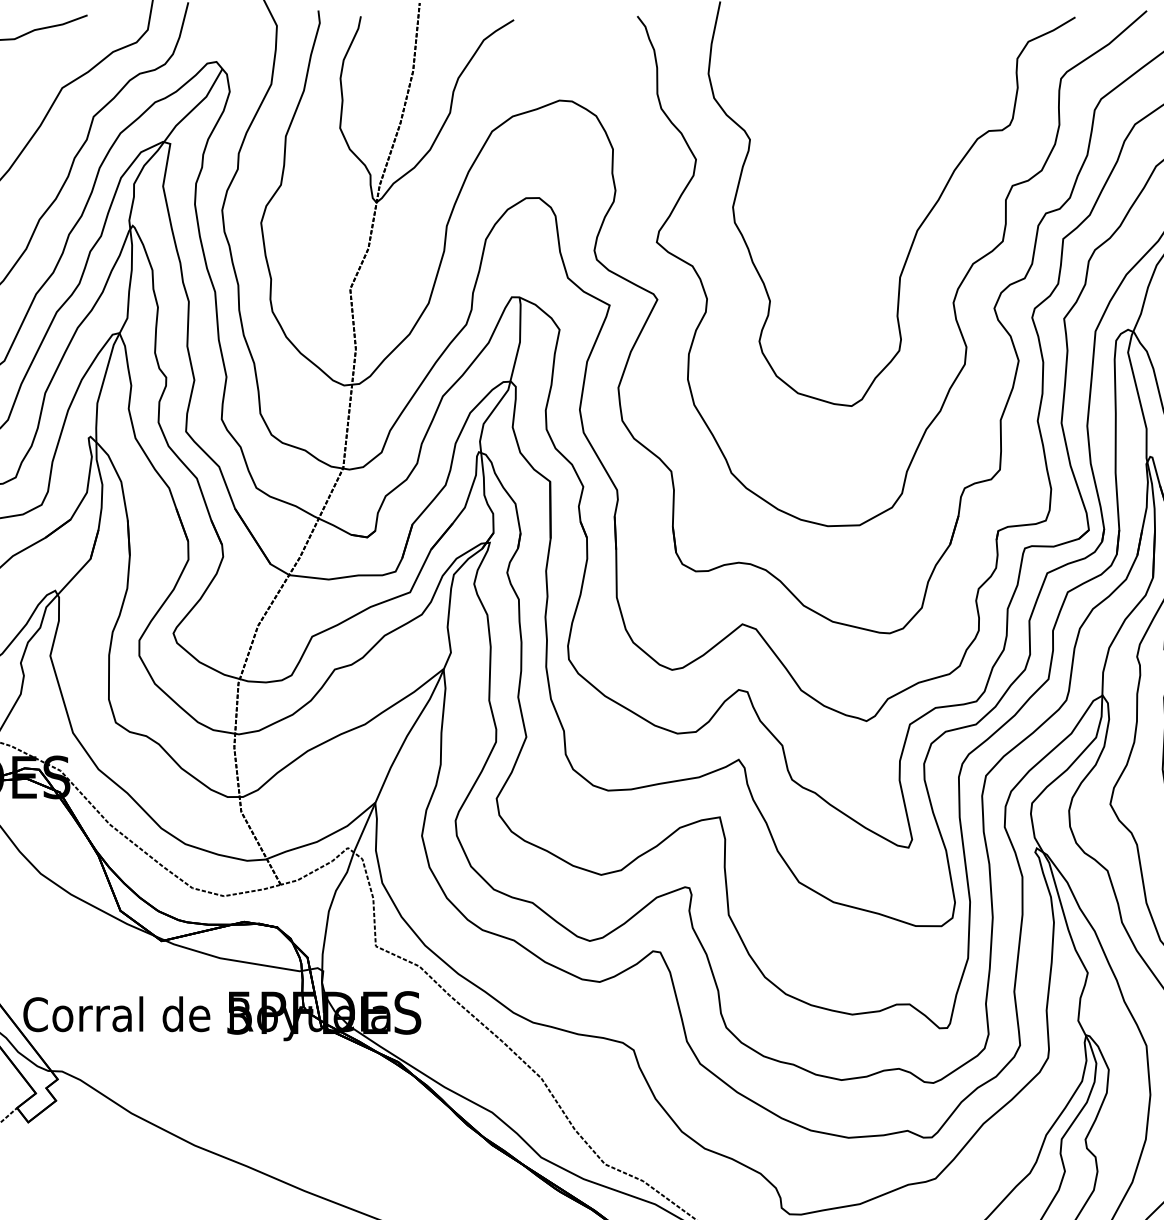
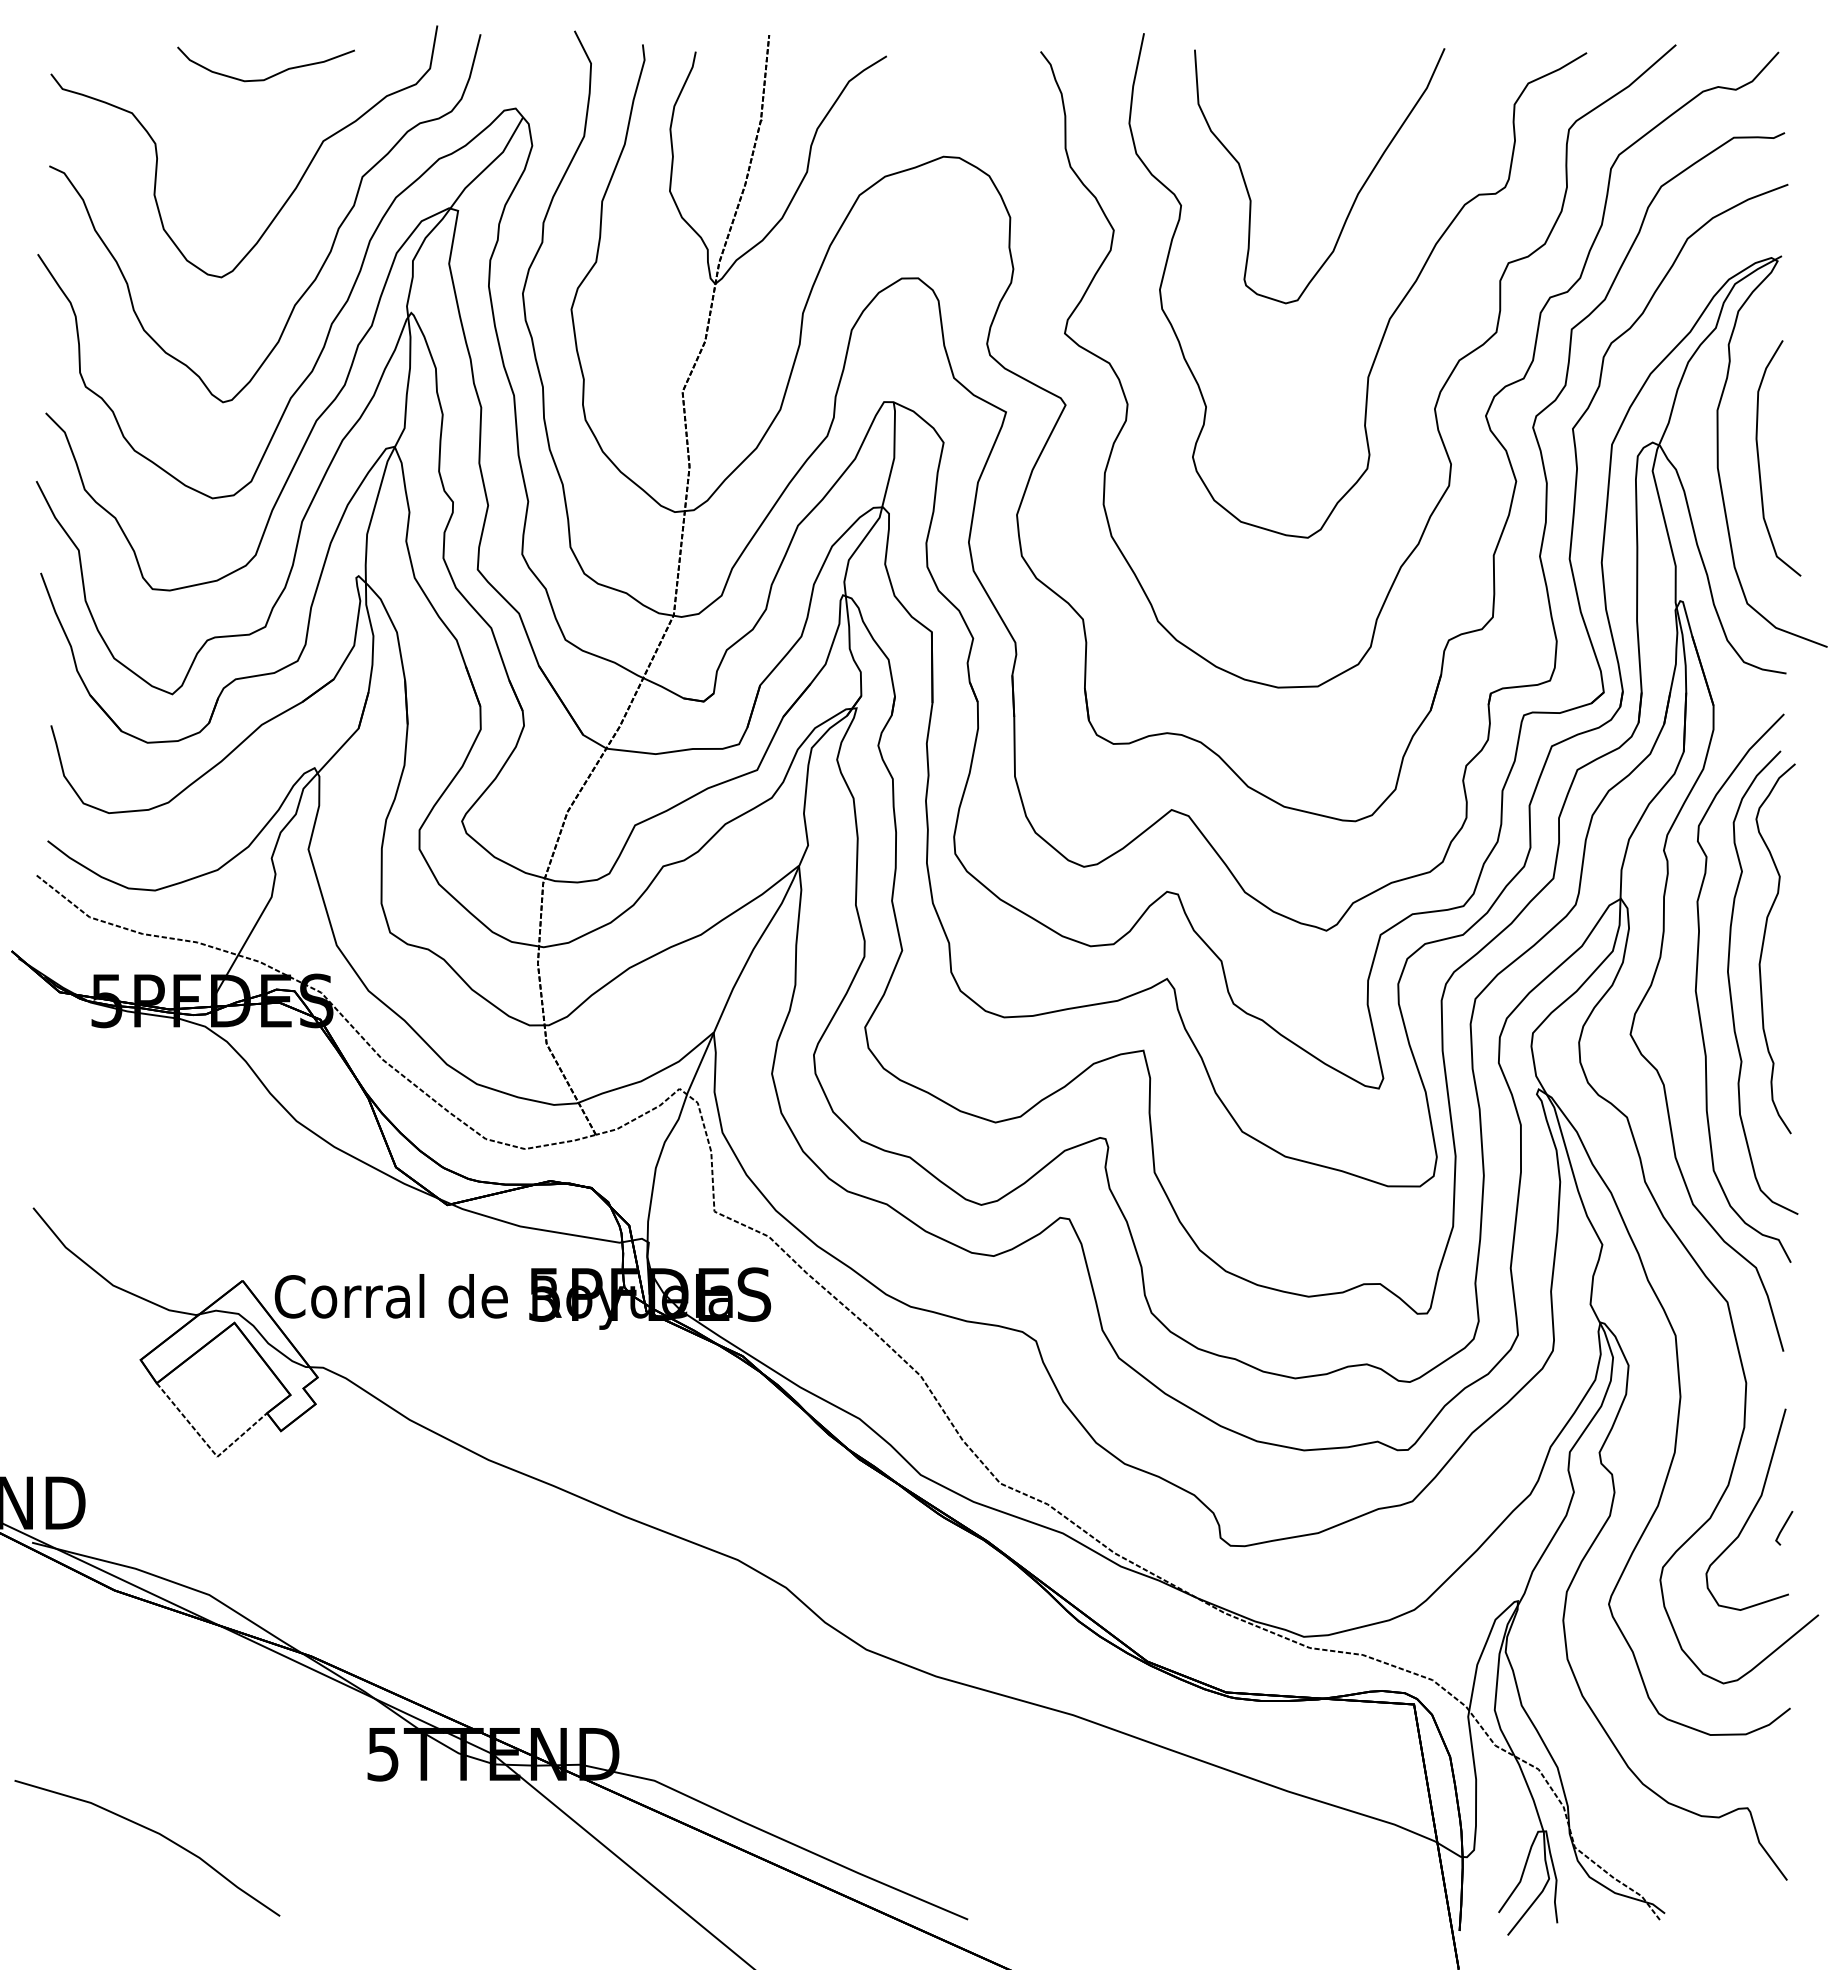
part: (890, 131) -> (1356, 195), added

